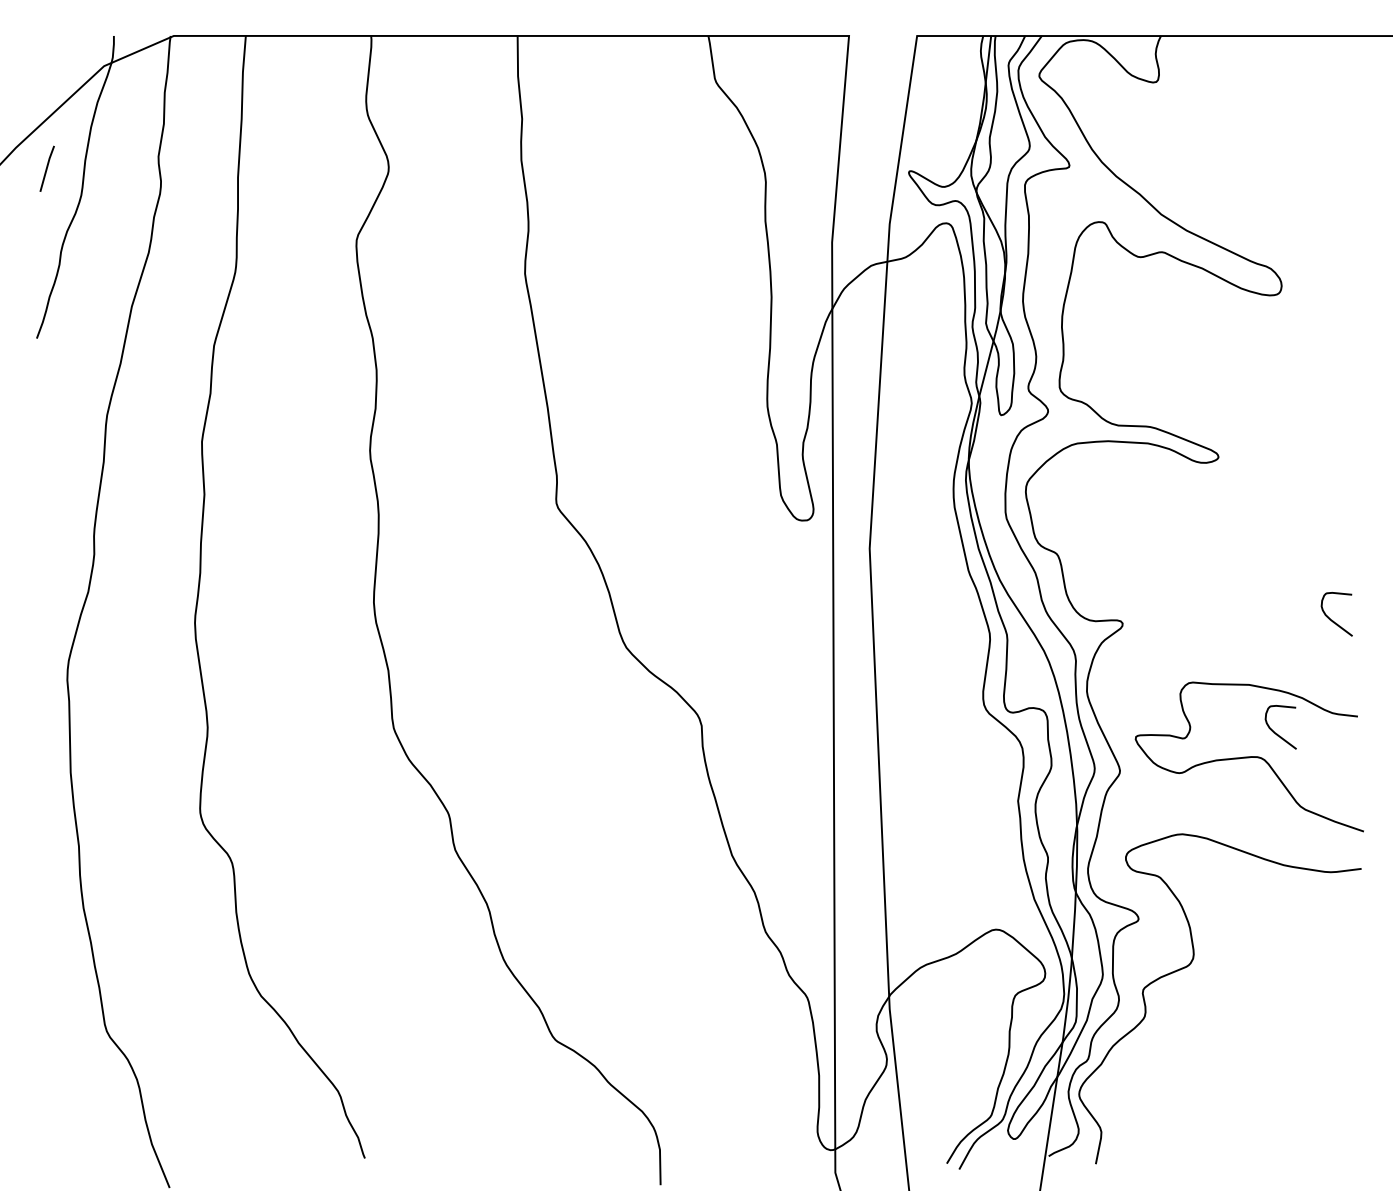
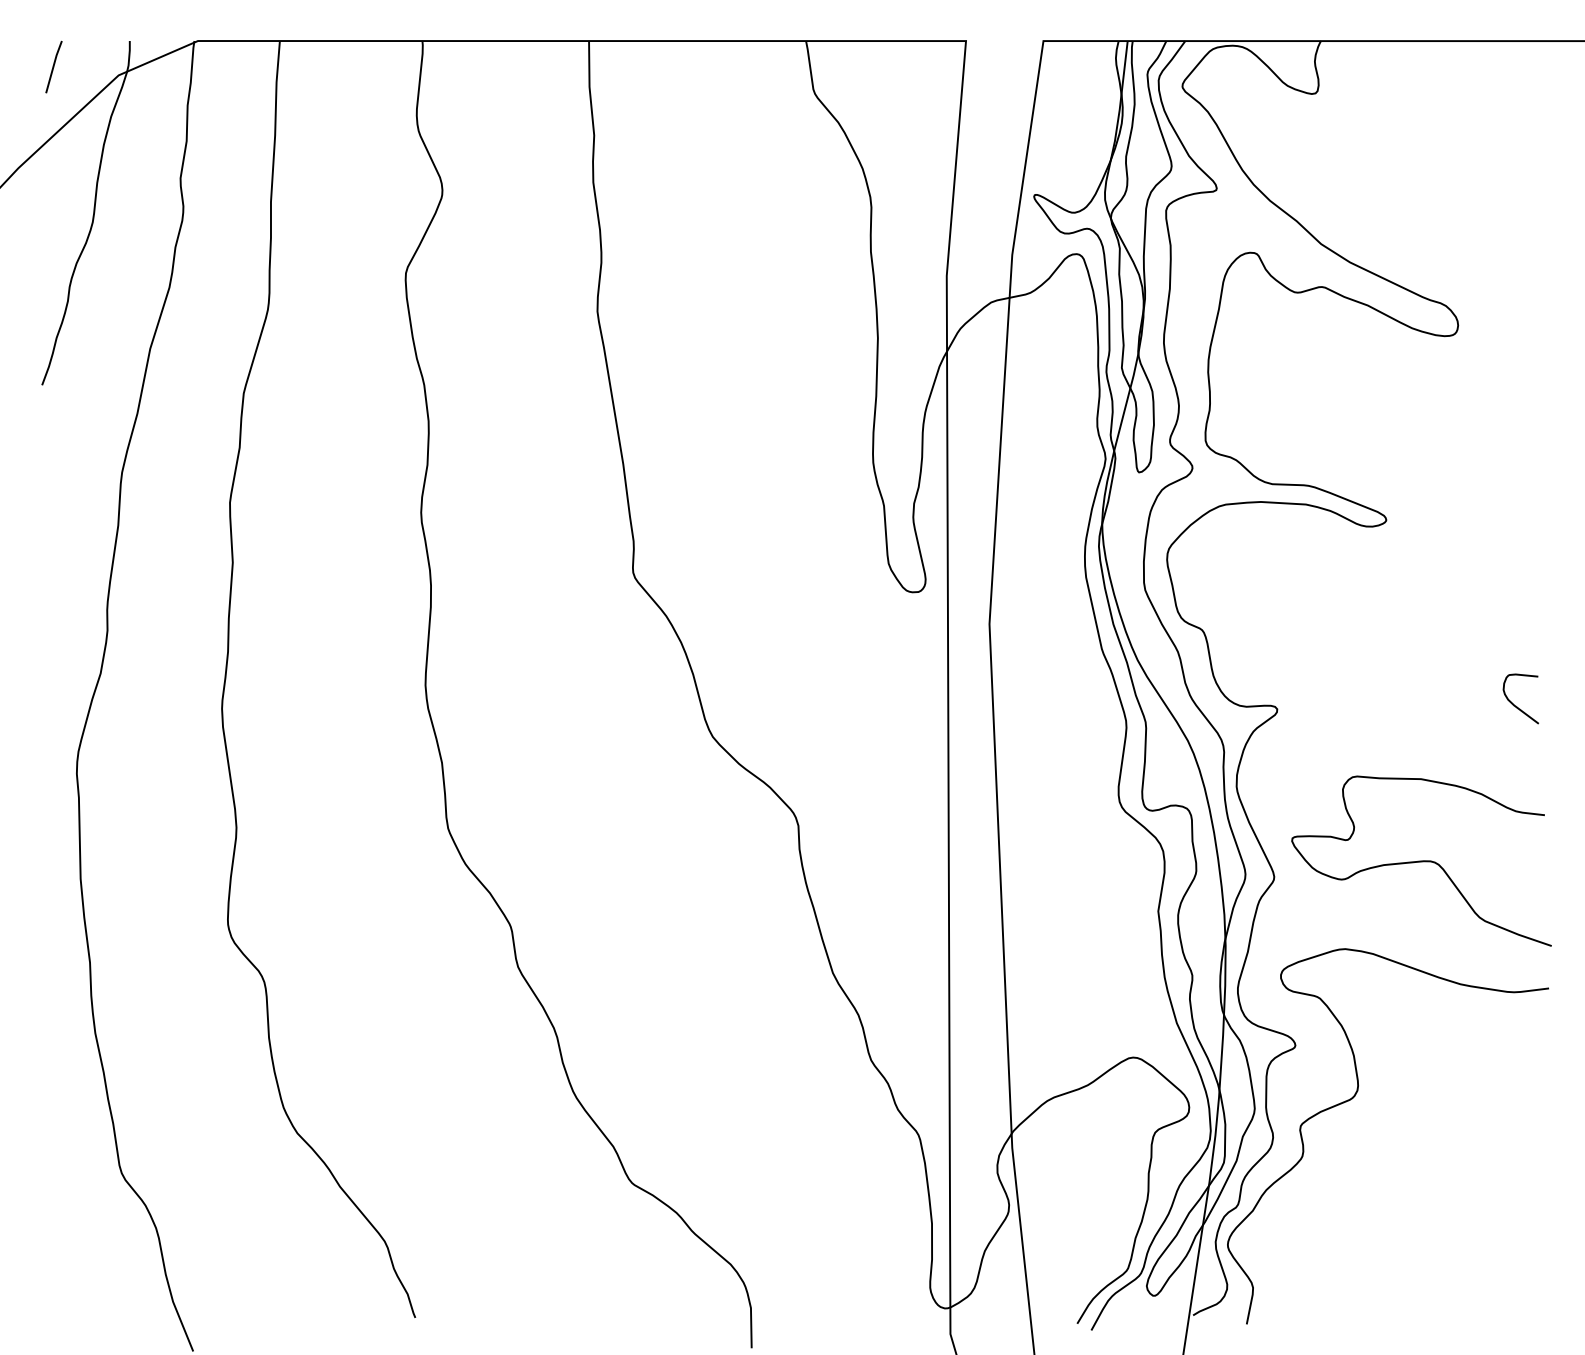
line: (46, 168) -> (53, 66), moved
curve: (1277, 733) -> (1453, 834), removed

